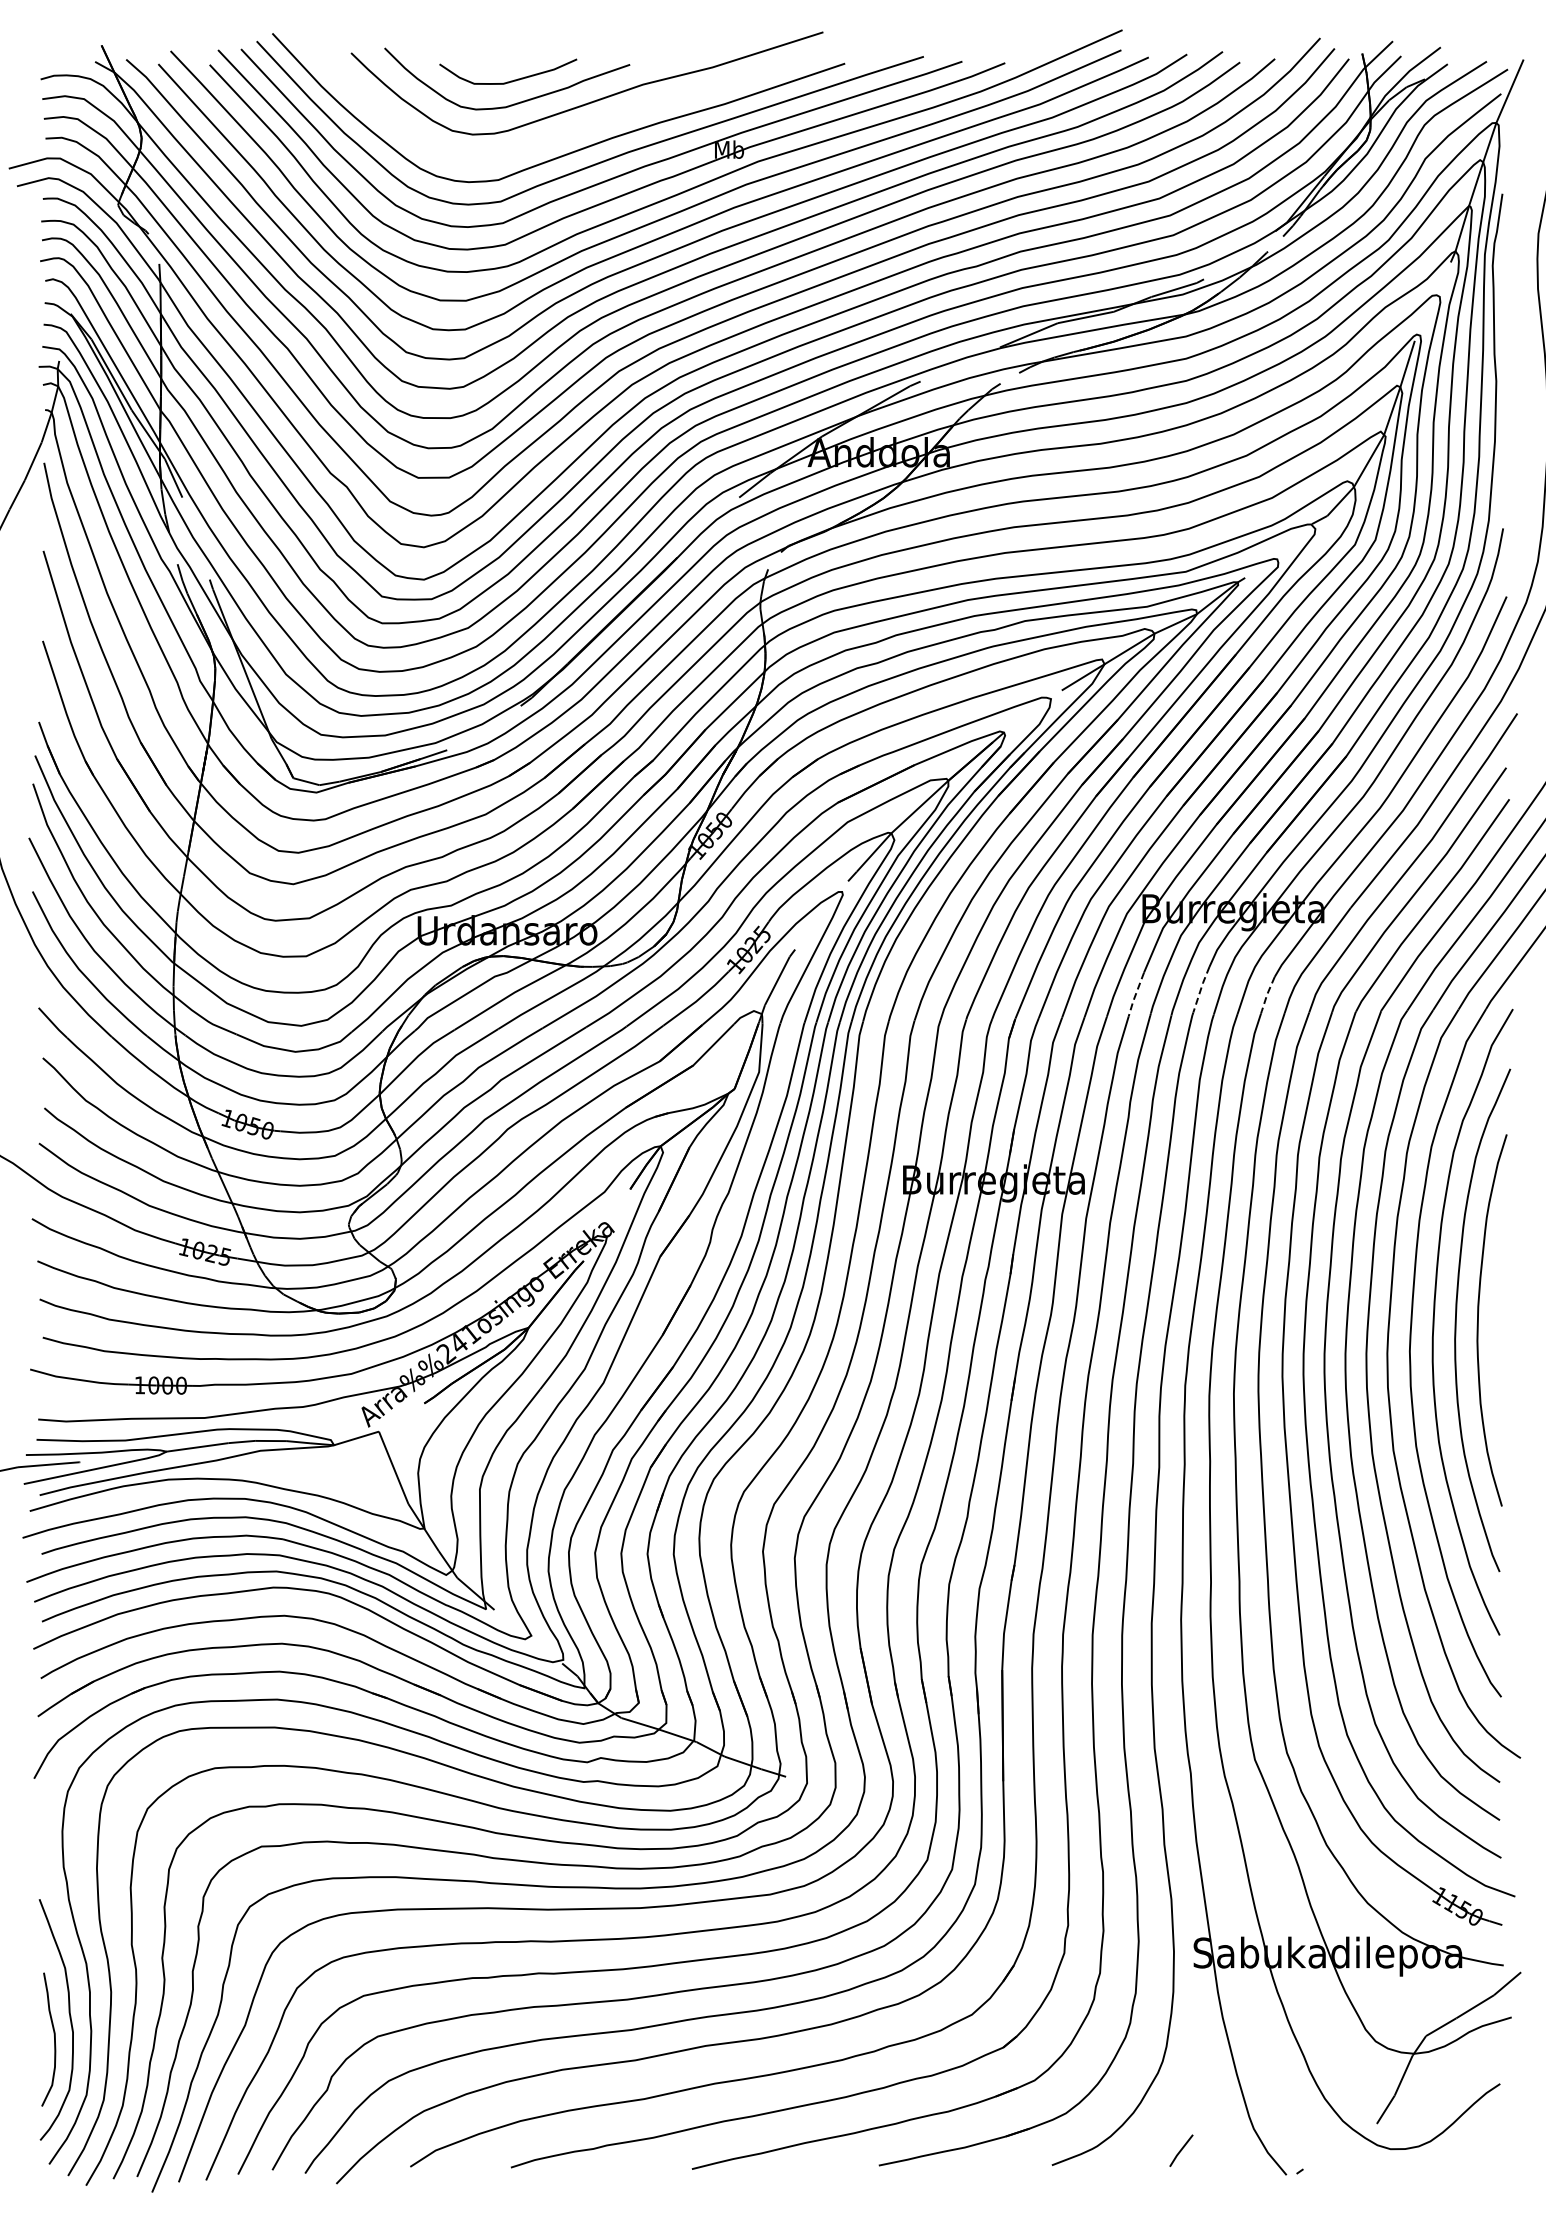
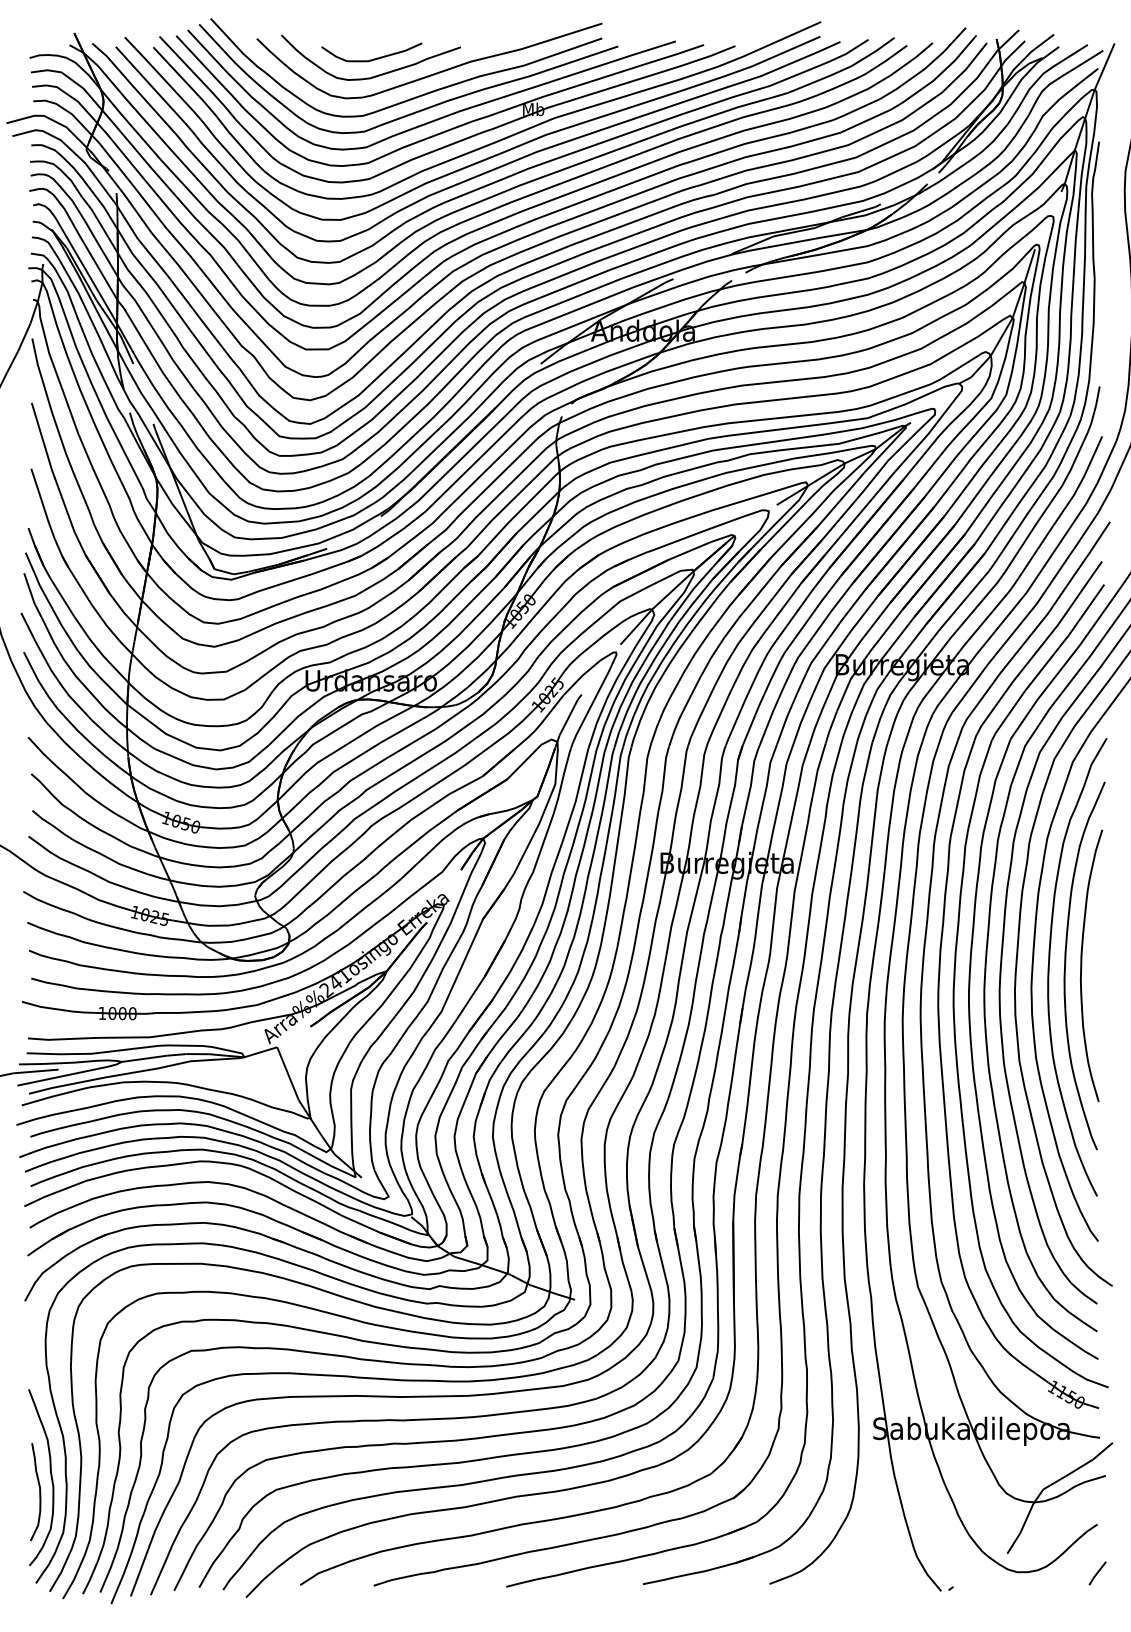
curve: (573, 130) -> (419, 95), added
line: (1200, 990) -> (878, 724), dashed -> solid
line: (1135, 995) -> (830, 728), dashed -> solid
line: (1266, 995) -> (926, 728), dashed -> solid
line: (1181, 2150) -> (1097, 1573), moved

